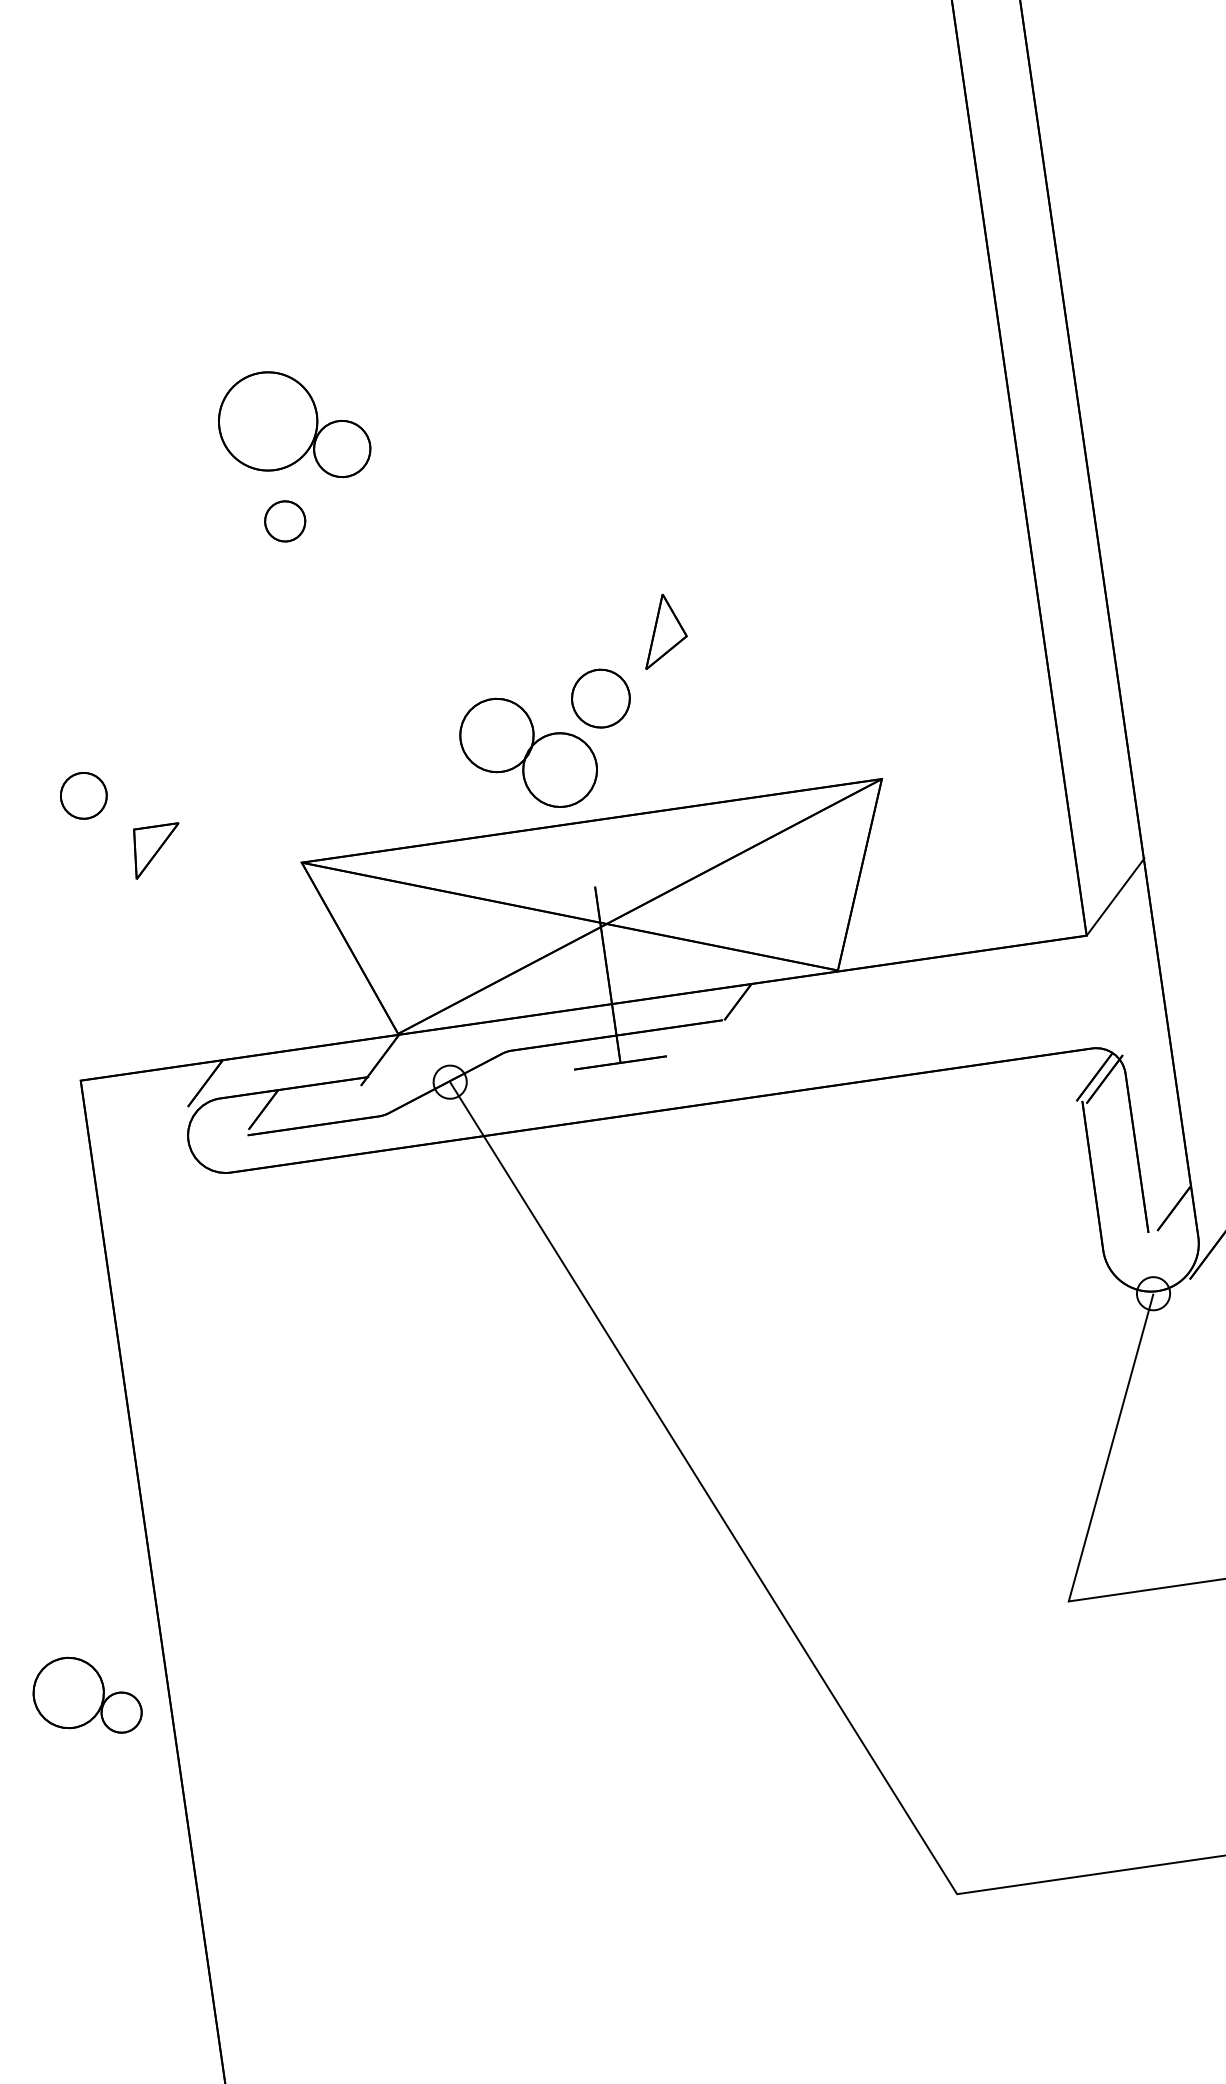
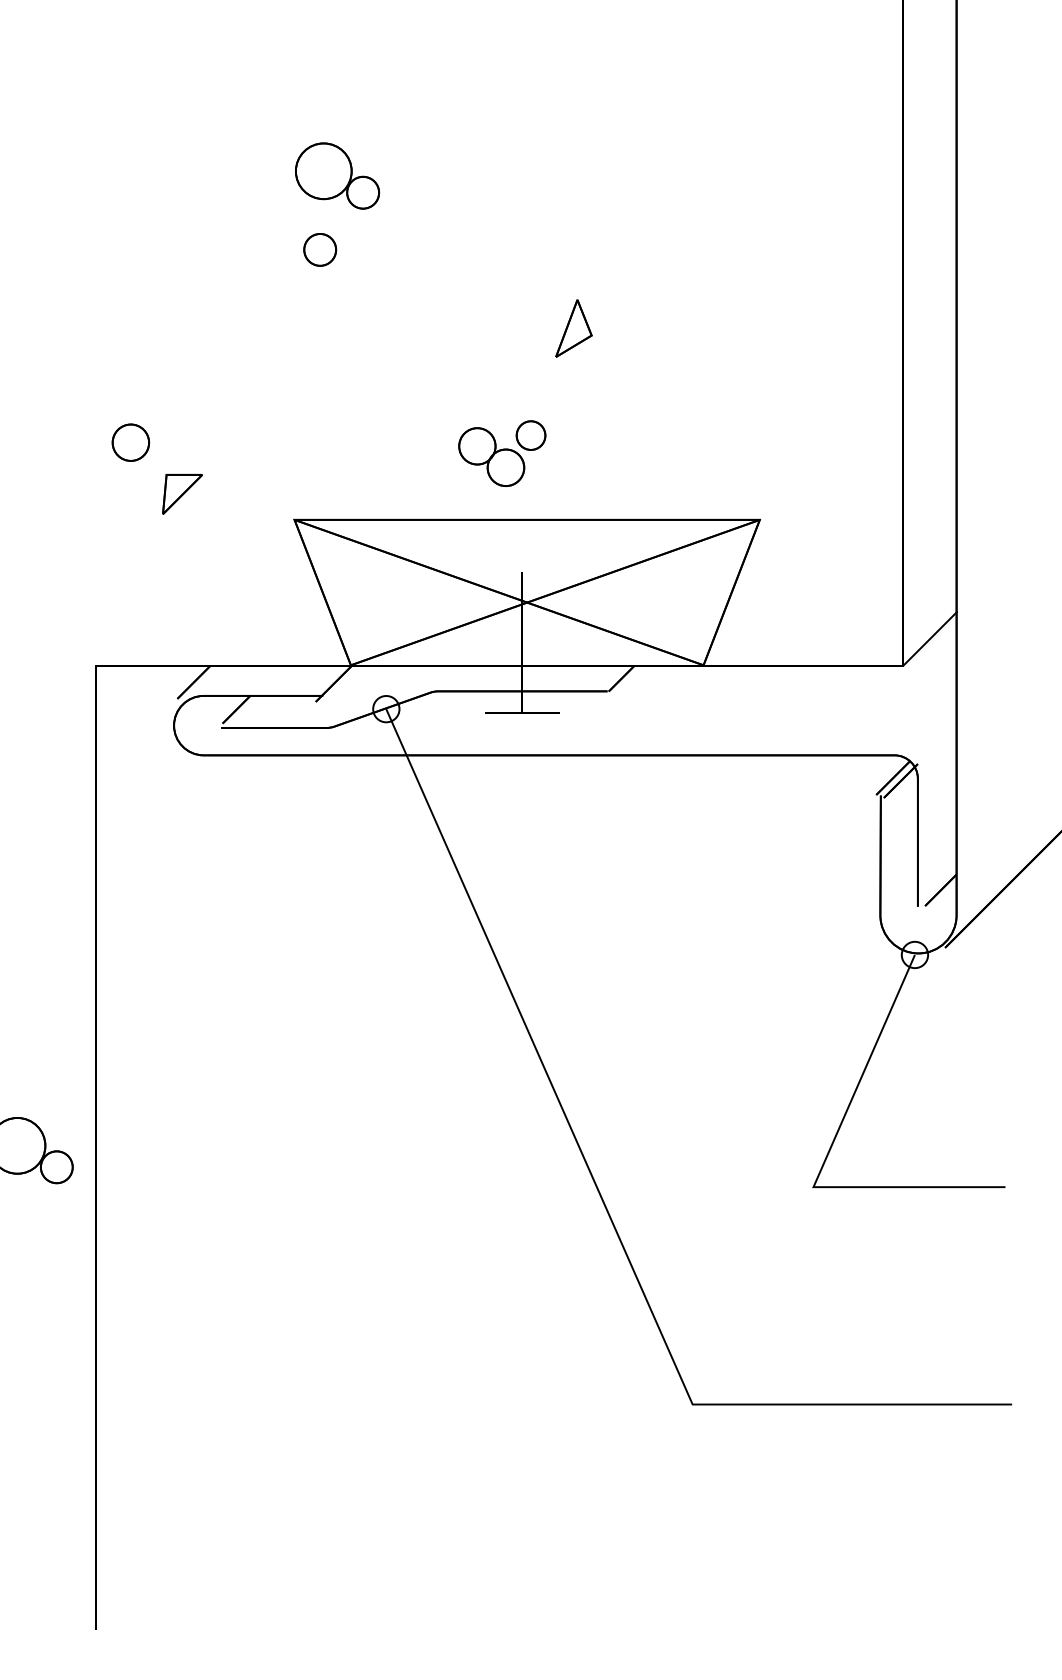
part: (293, 425) -> (337, 175), size x0.71
part: (662, 630) -> (573, 328), moved
part: (549, 742) -> (502, 453), size x0.62

